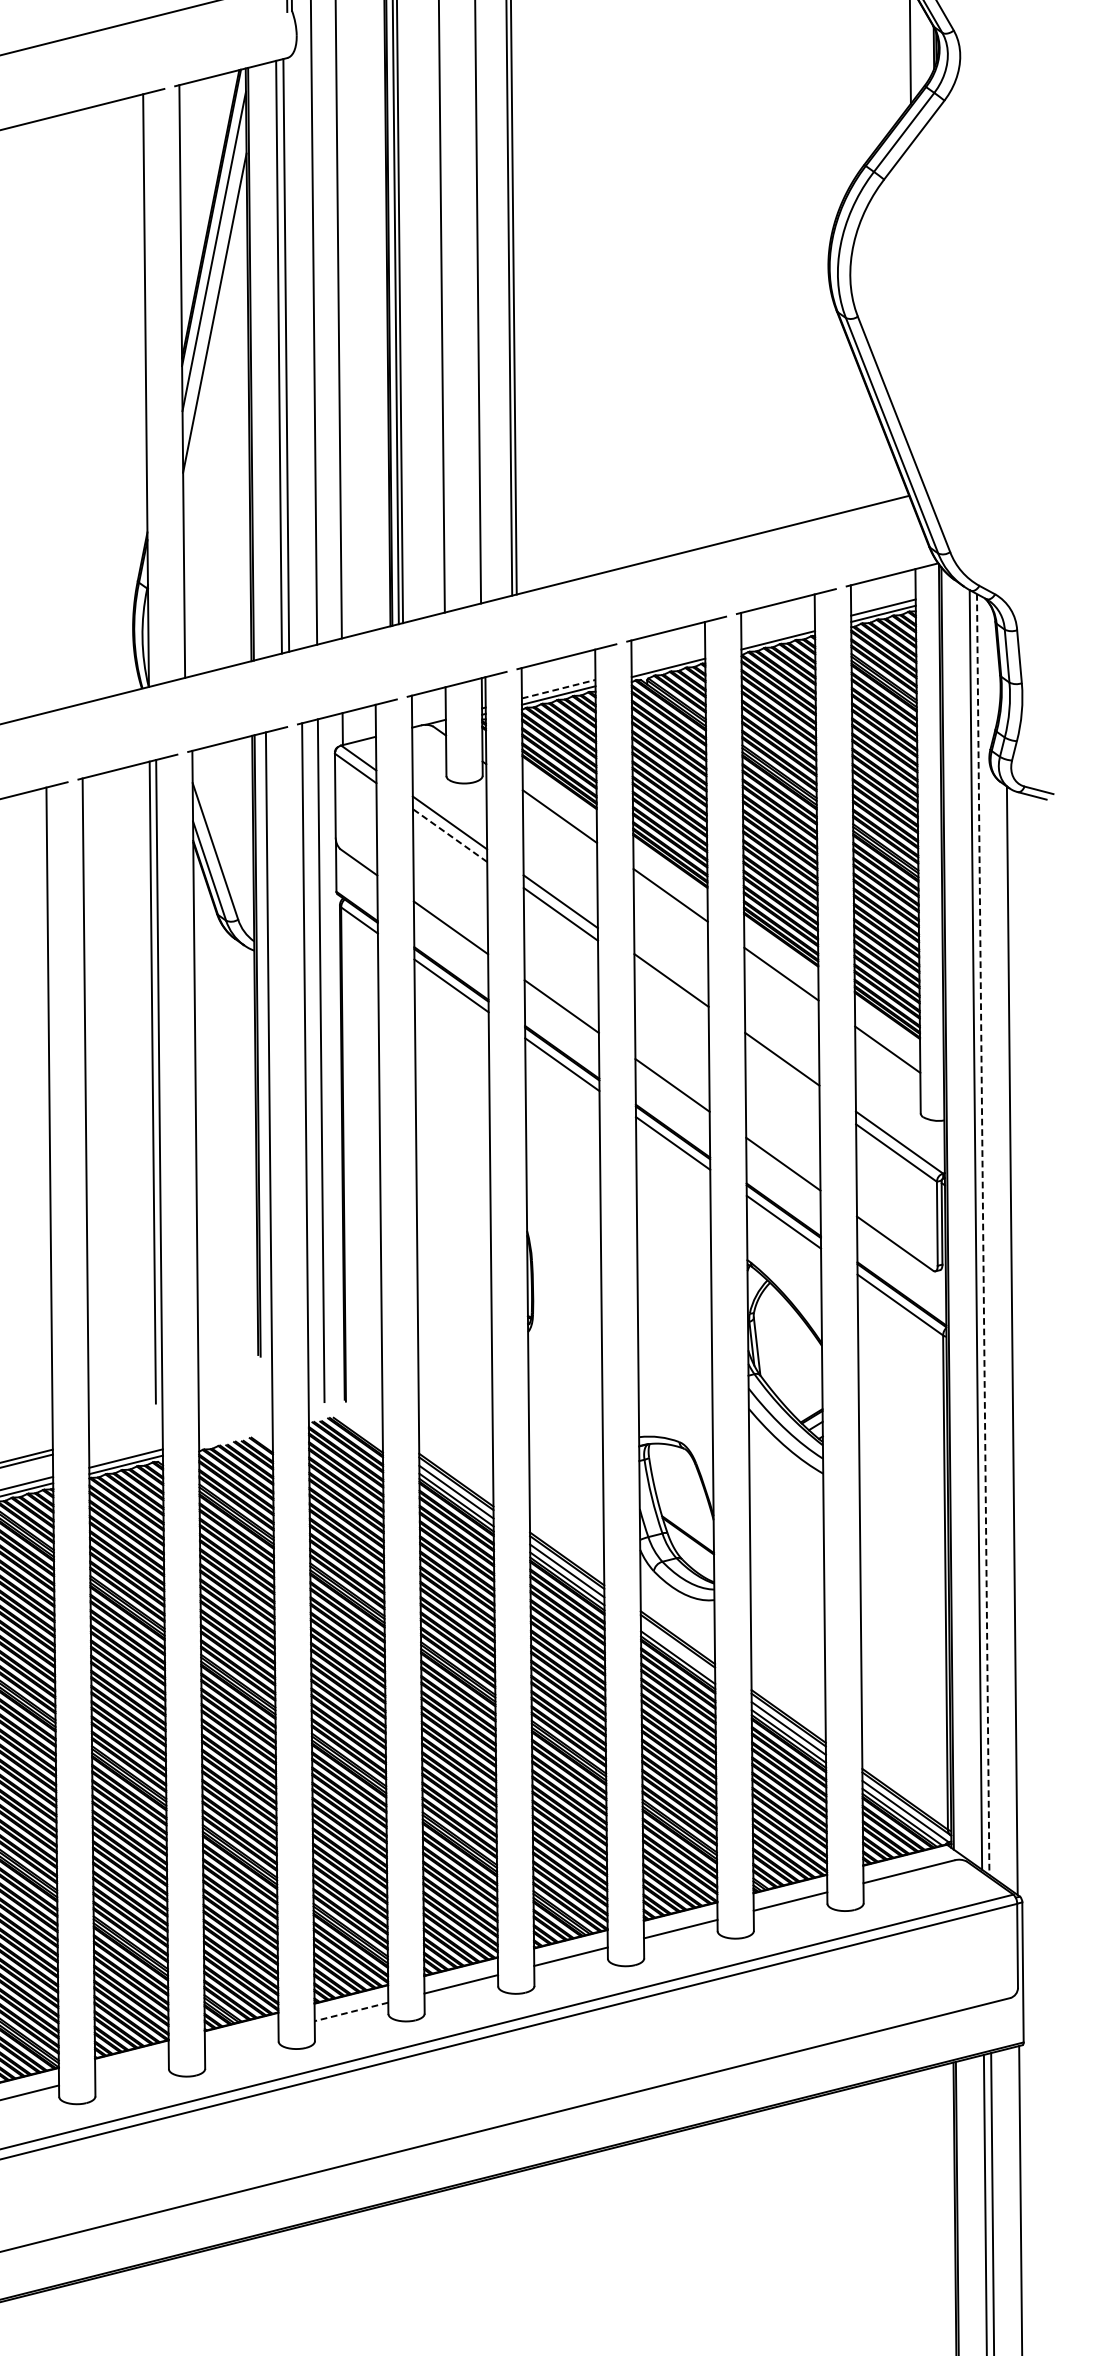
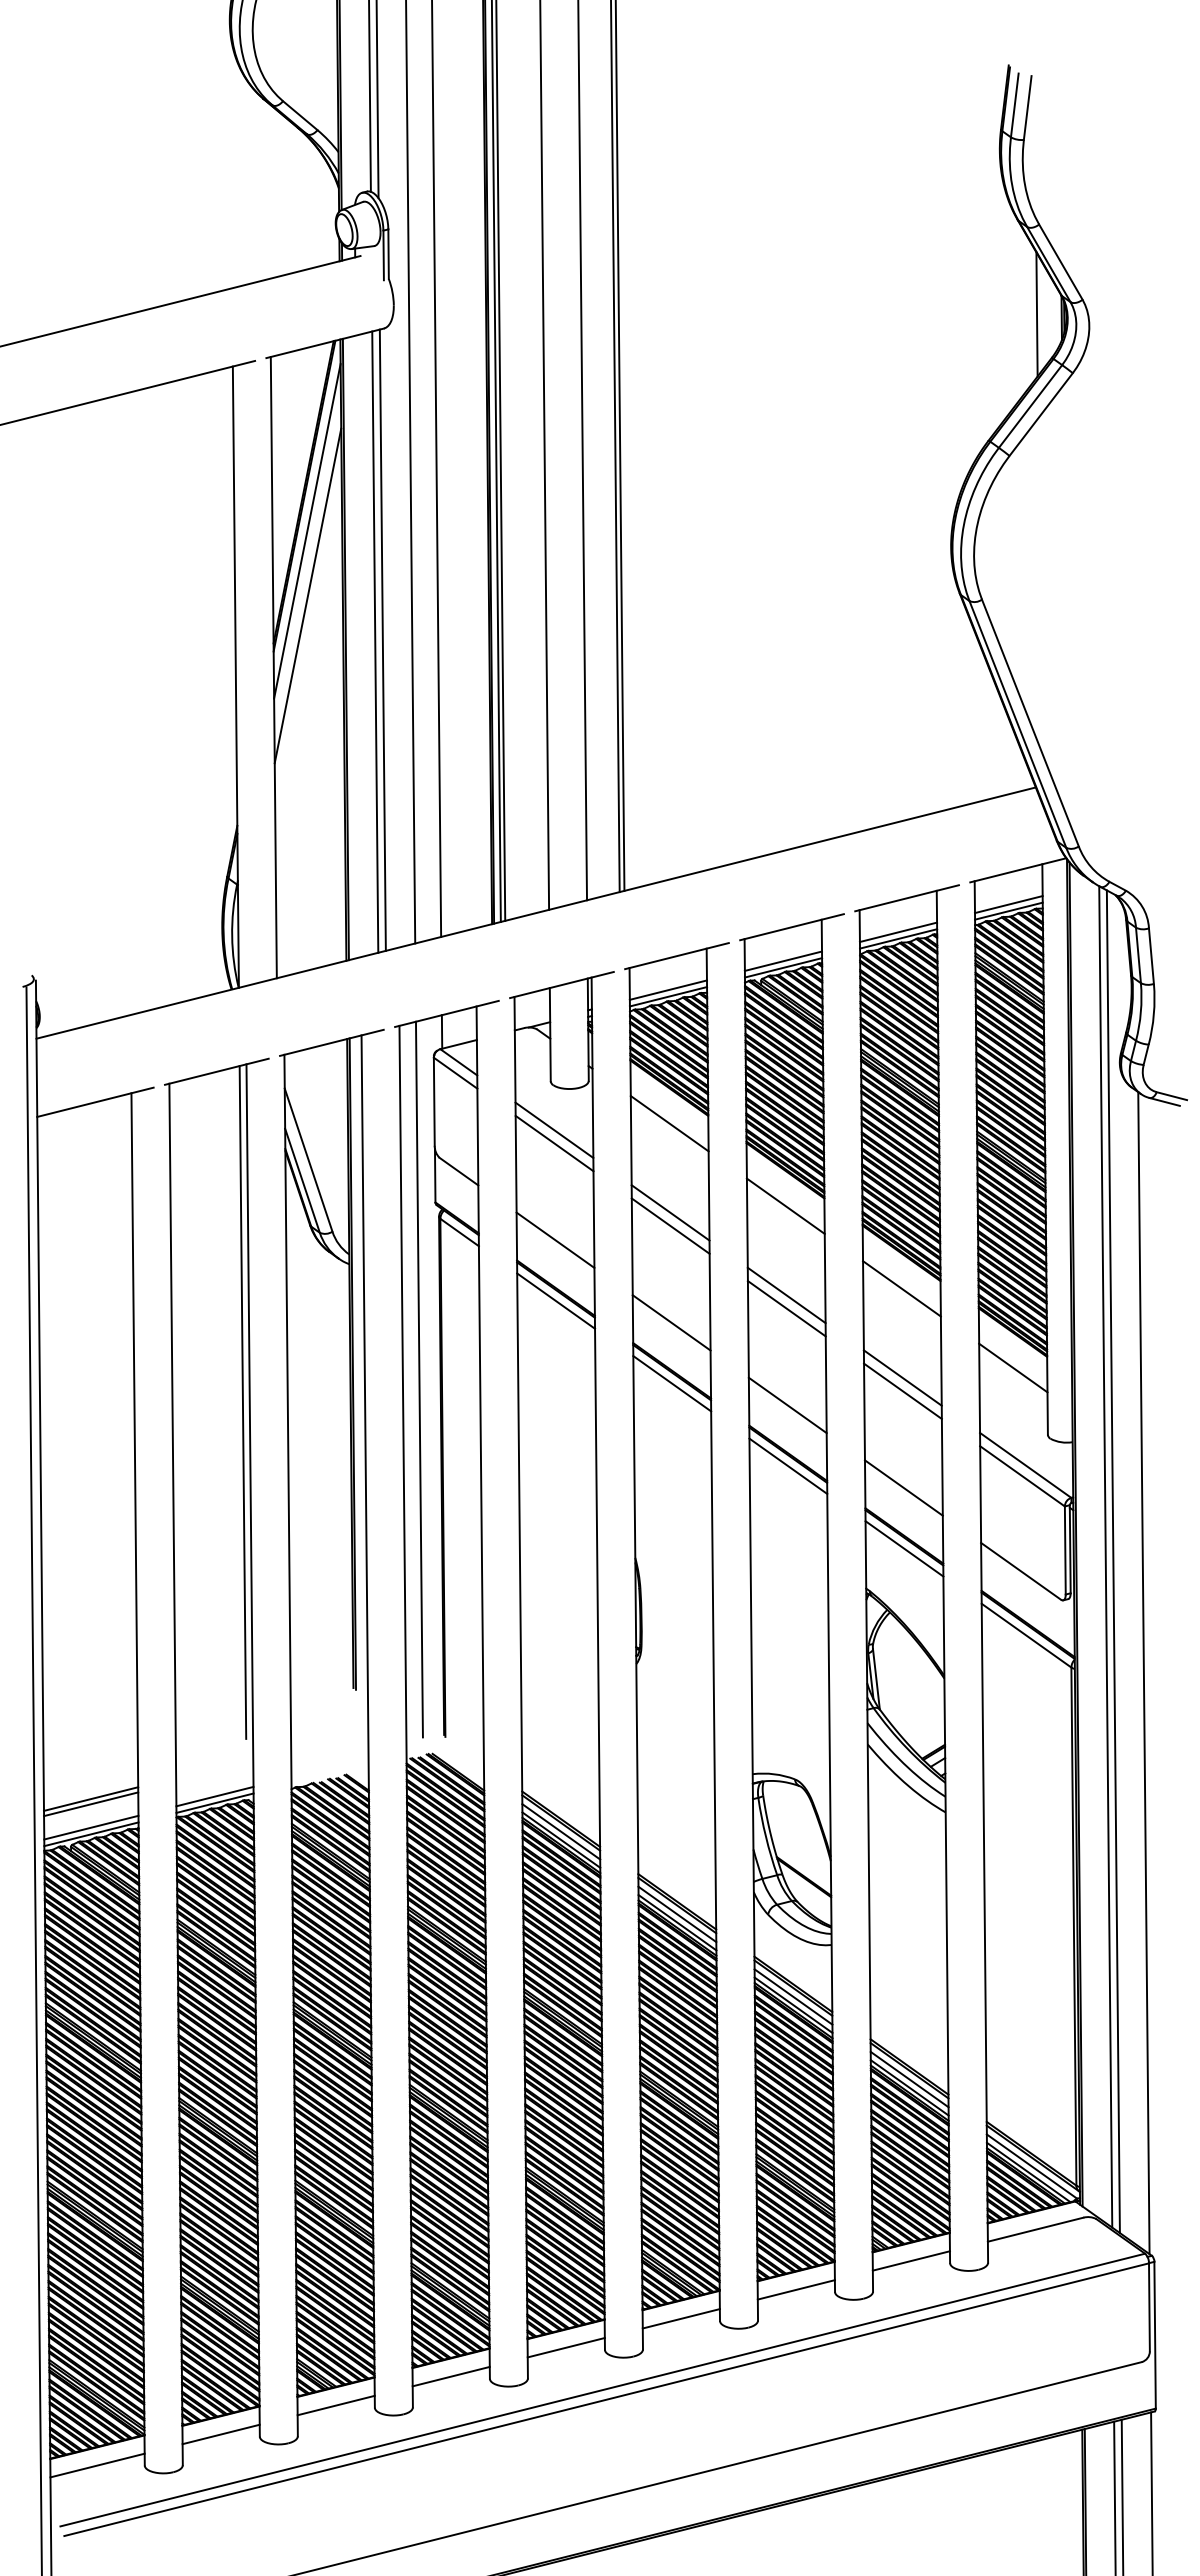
line: (778, 634) -> (898, 932), added
line: (668, 660) -> (783, 960), added
line: (558, 689) -> (668, 990), dashed -> solid
line: (450, 835) -> (554, 1143), dashed -> solid
line: (671, 992) -> (786, 1308), added
line: (782, 1071) -> (902, 1390), added
line: (983, 1235) -> (1113, 1562), dashed -> solid
line: (678, 1649) -> (793, 1996), added
line: (351, 2011) -> (451, 2376), dashed -> solid
line: (241, 2039) -> (335, 2405), added
line: (131, 2067) -> (220, 2434), added

